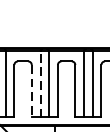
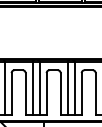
line: (40, 84) -> (32, 88), dashed -> solid
line: (31, 91) -> (25, 94), dashed -> solid

